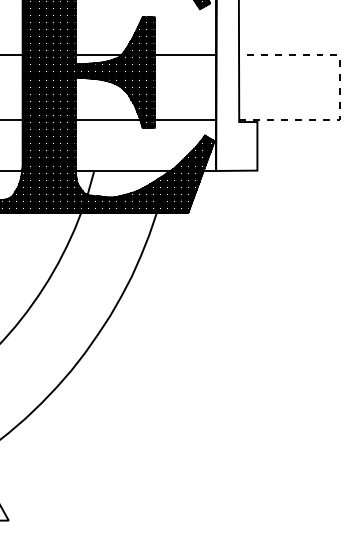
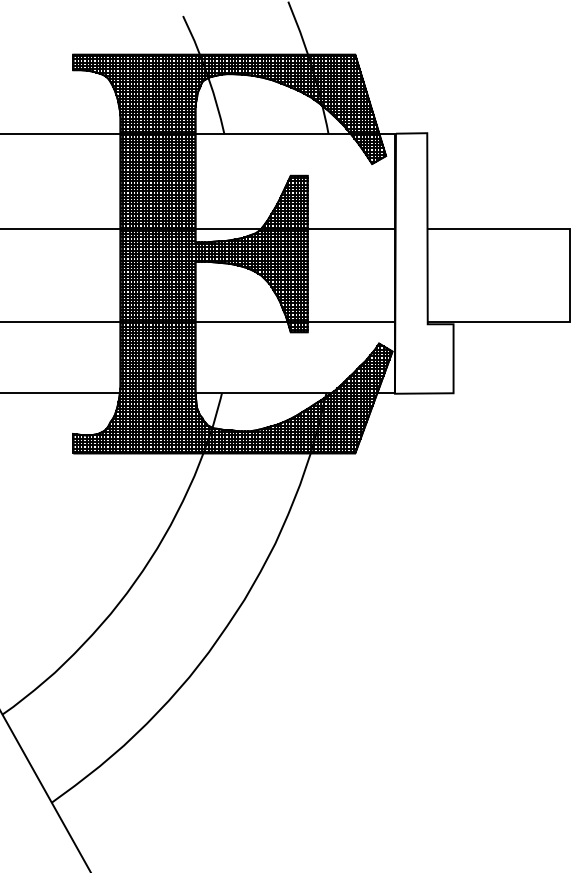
line: (339, 87) -> (570, 275), dashed -> solid

